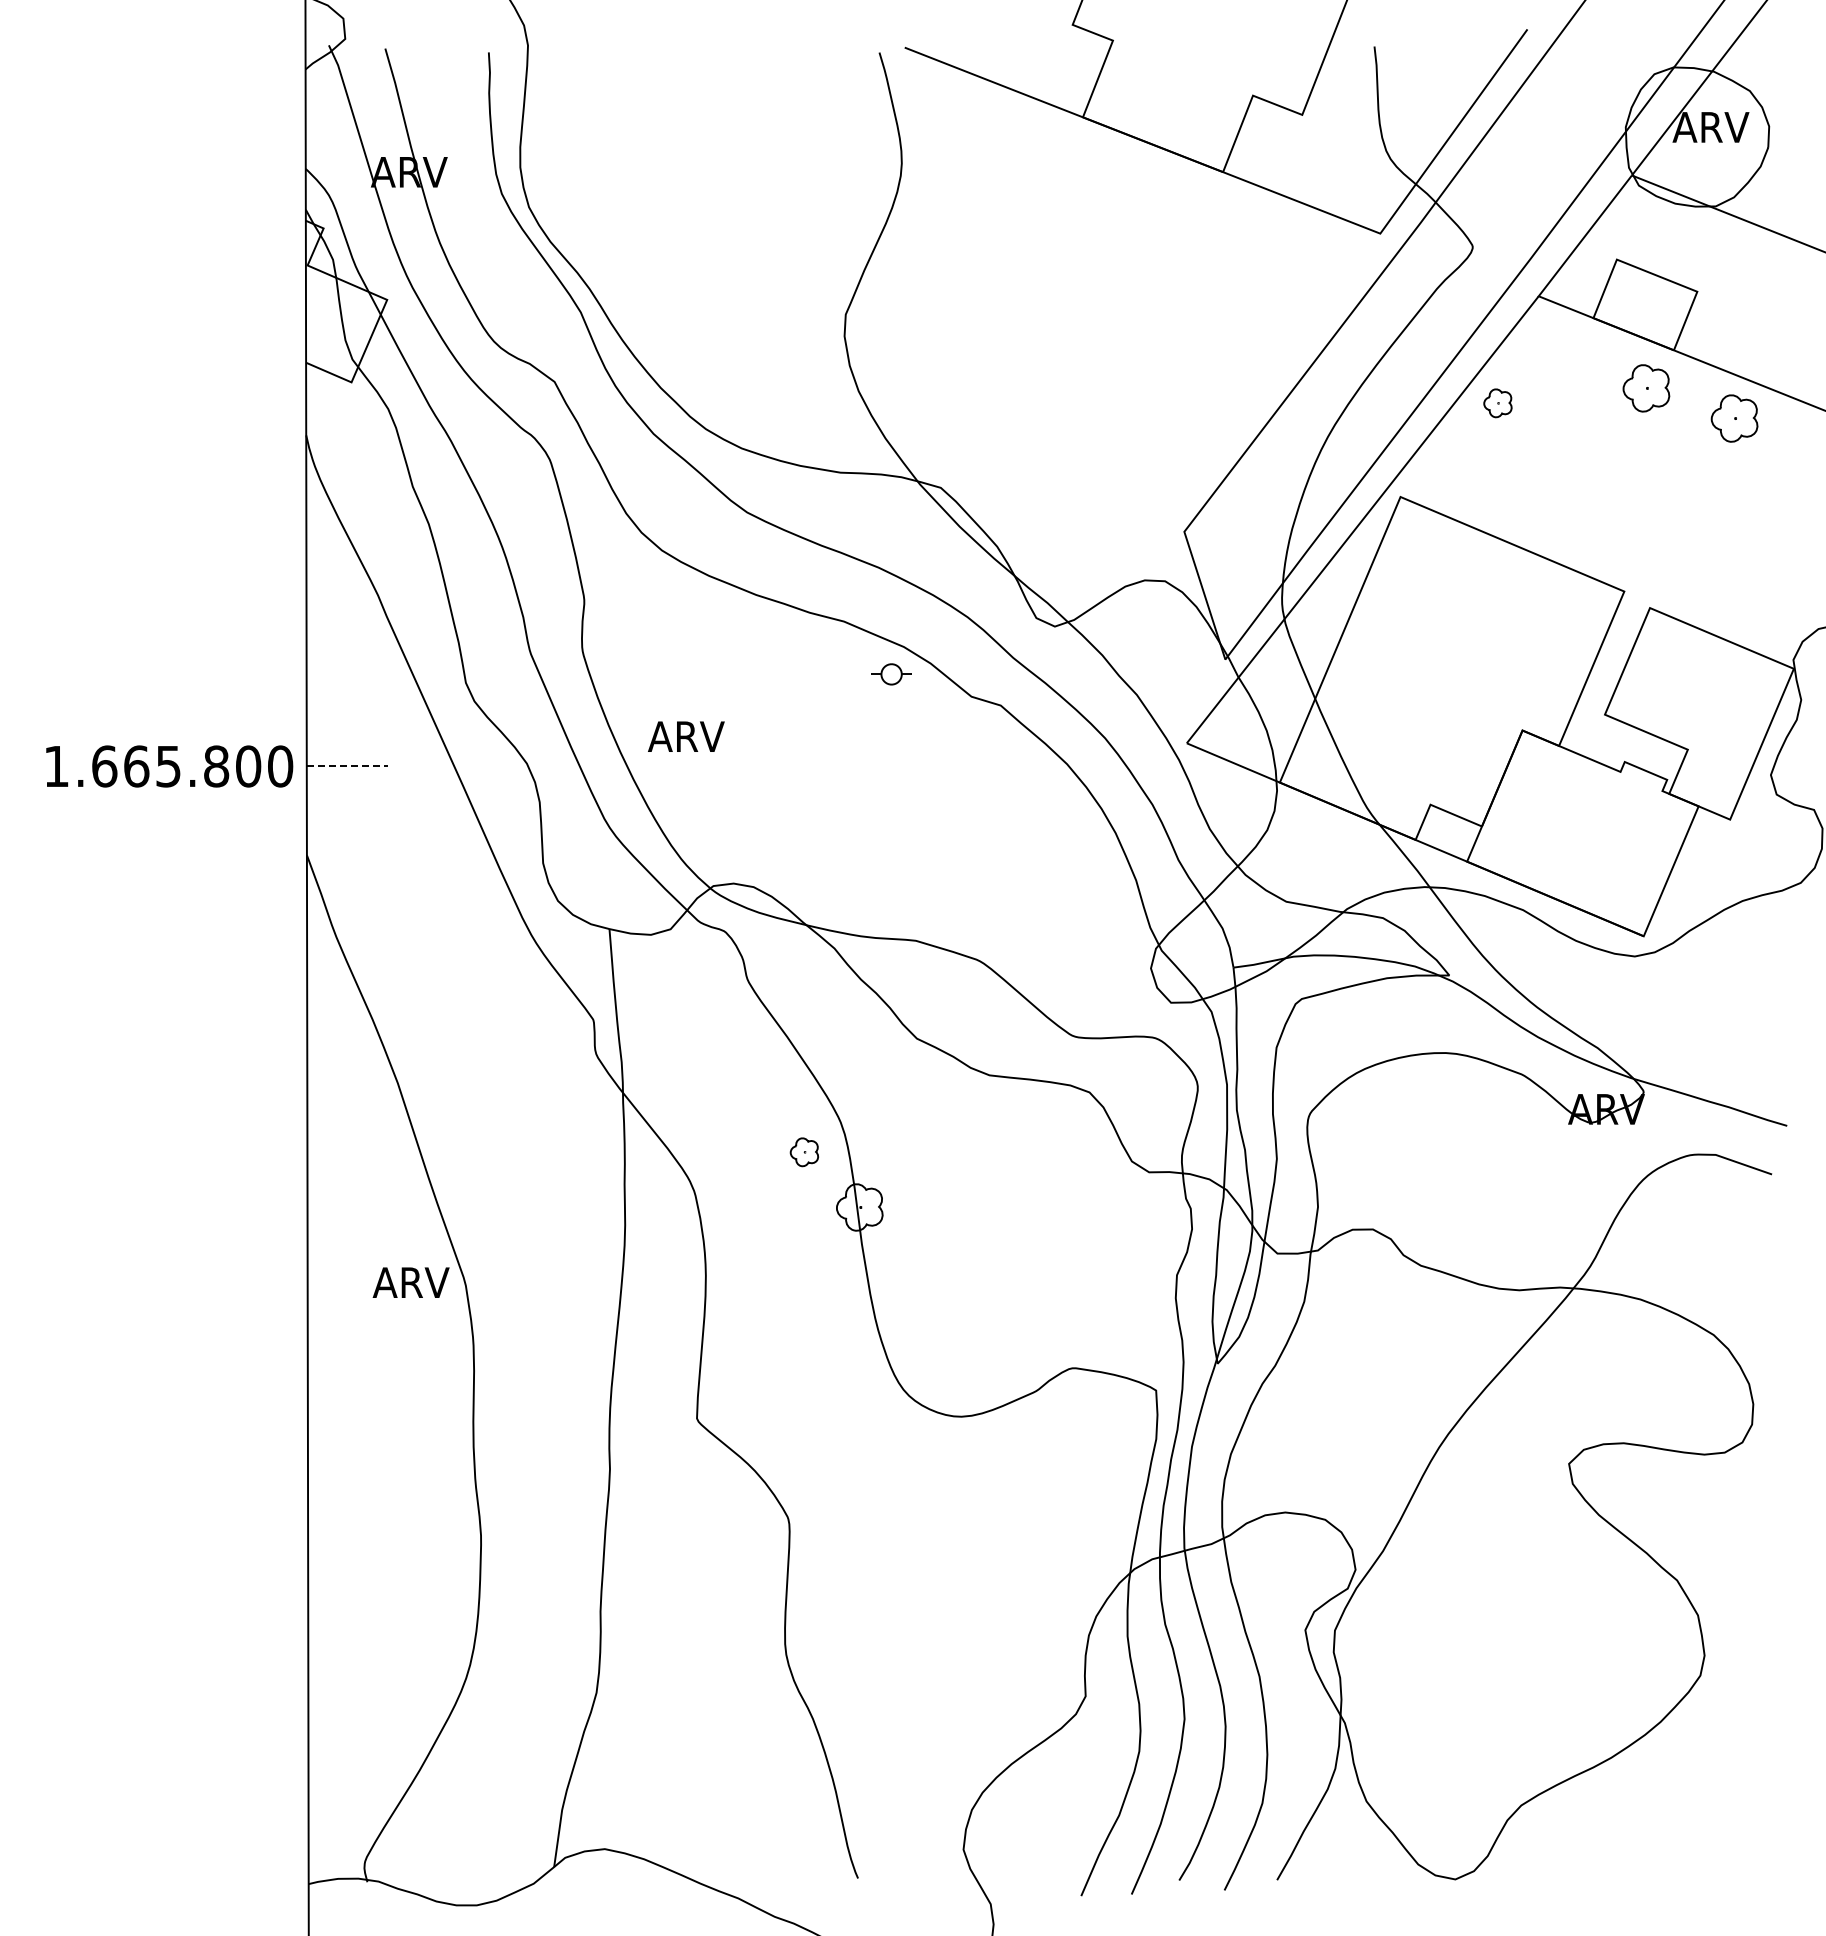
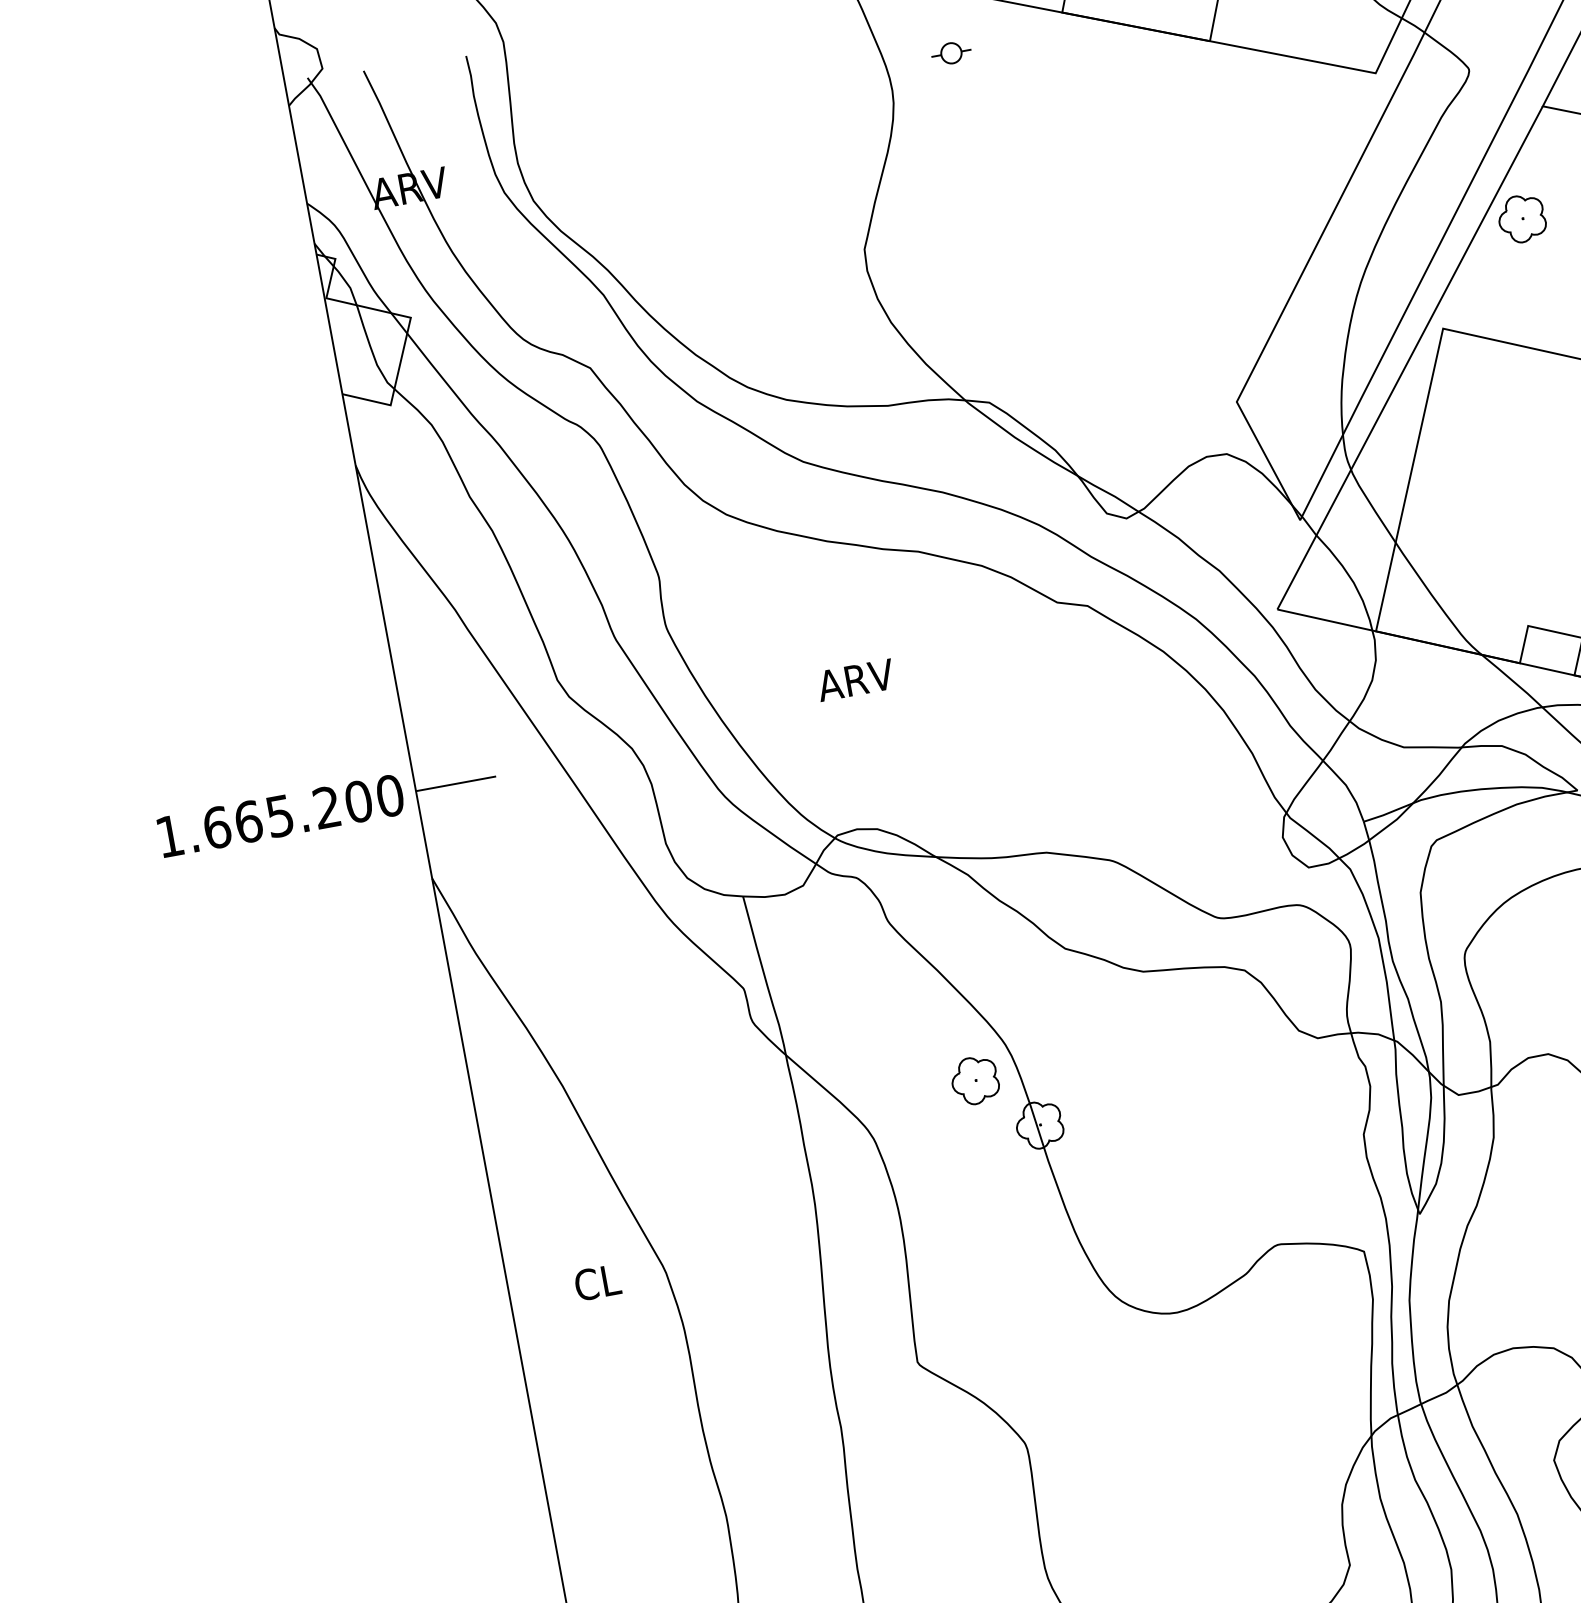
part: (1497, 403) -> (1521, 219), size x1.67
part: (891, 674) -> (951, 53), moved
text: (686, 736) -> (855, 679), moved
text: (216, 766) -> (327, 807), 1.665.800 -> 1.665.200
line: (347, 766) -> (456, 783), dashed -> solid
part: (804, 1152) -> (975, 1081), size x1.67
text: (410, 1282) -> (611, 1279), ARV -> CL

